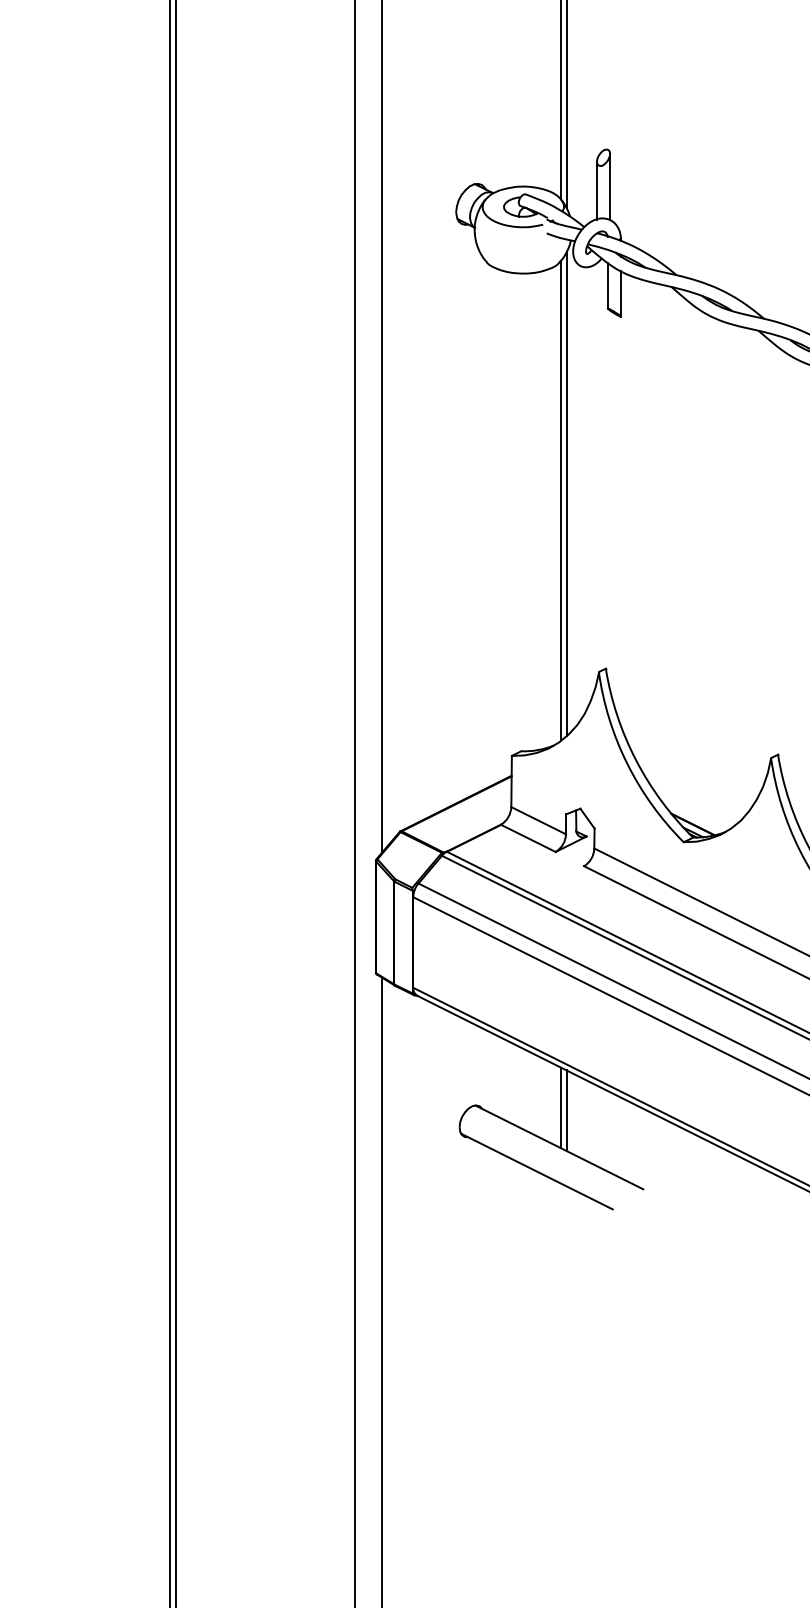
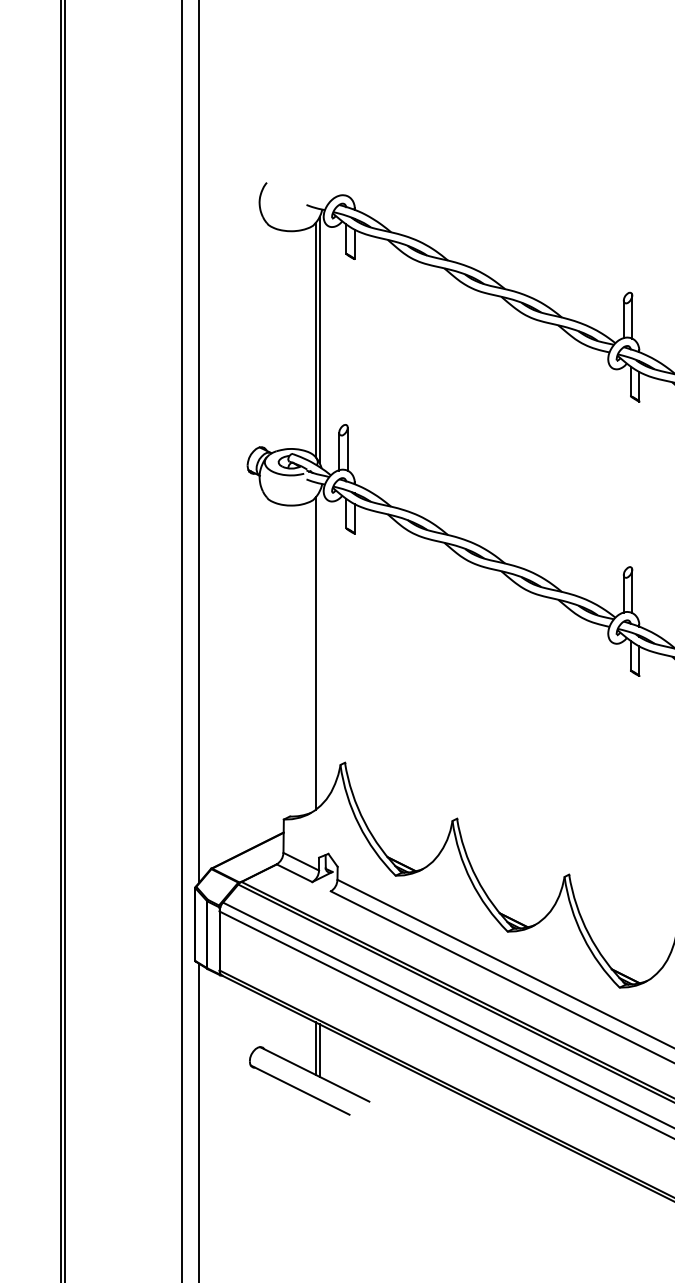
line: (566, 493) -> (319, 648), removed

